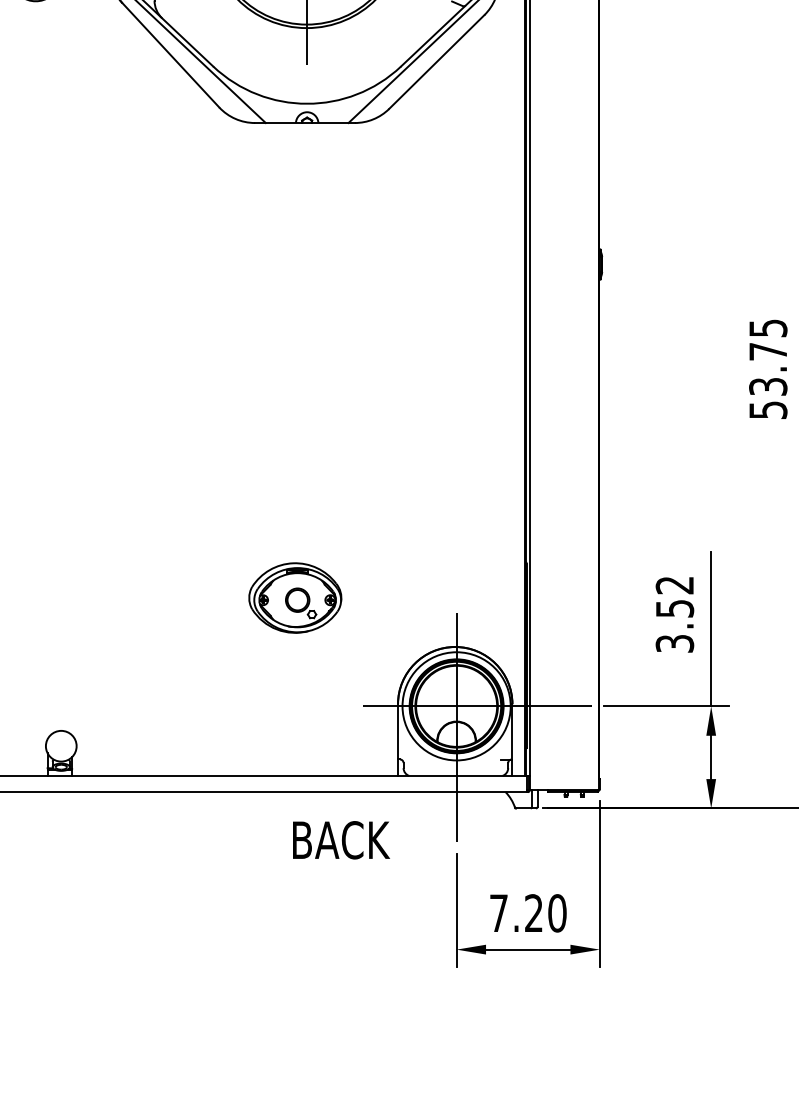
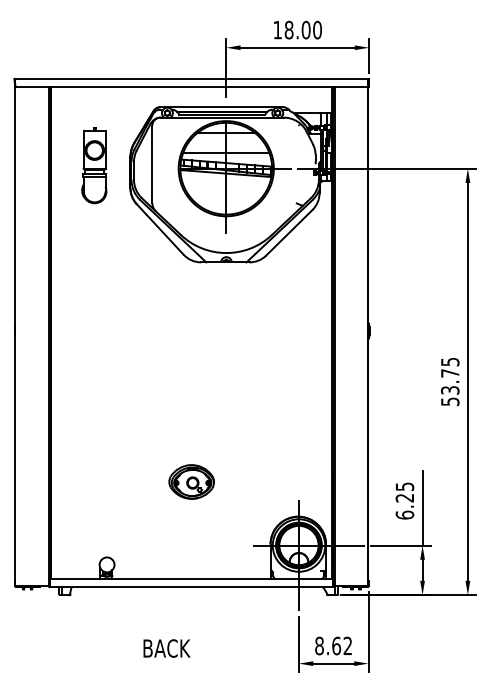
part: (294, 597) -> (191, 481), moved
text: (673, 613) -> (404, 500), 3.52 -> 6.25
text: (340, 840) -> (166, 648), moved
text: (527, 912) -> (333, 645), 7.20 -> 8.62

